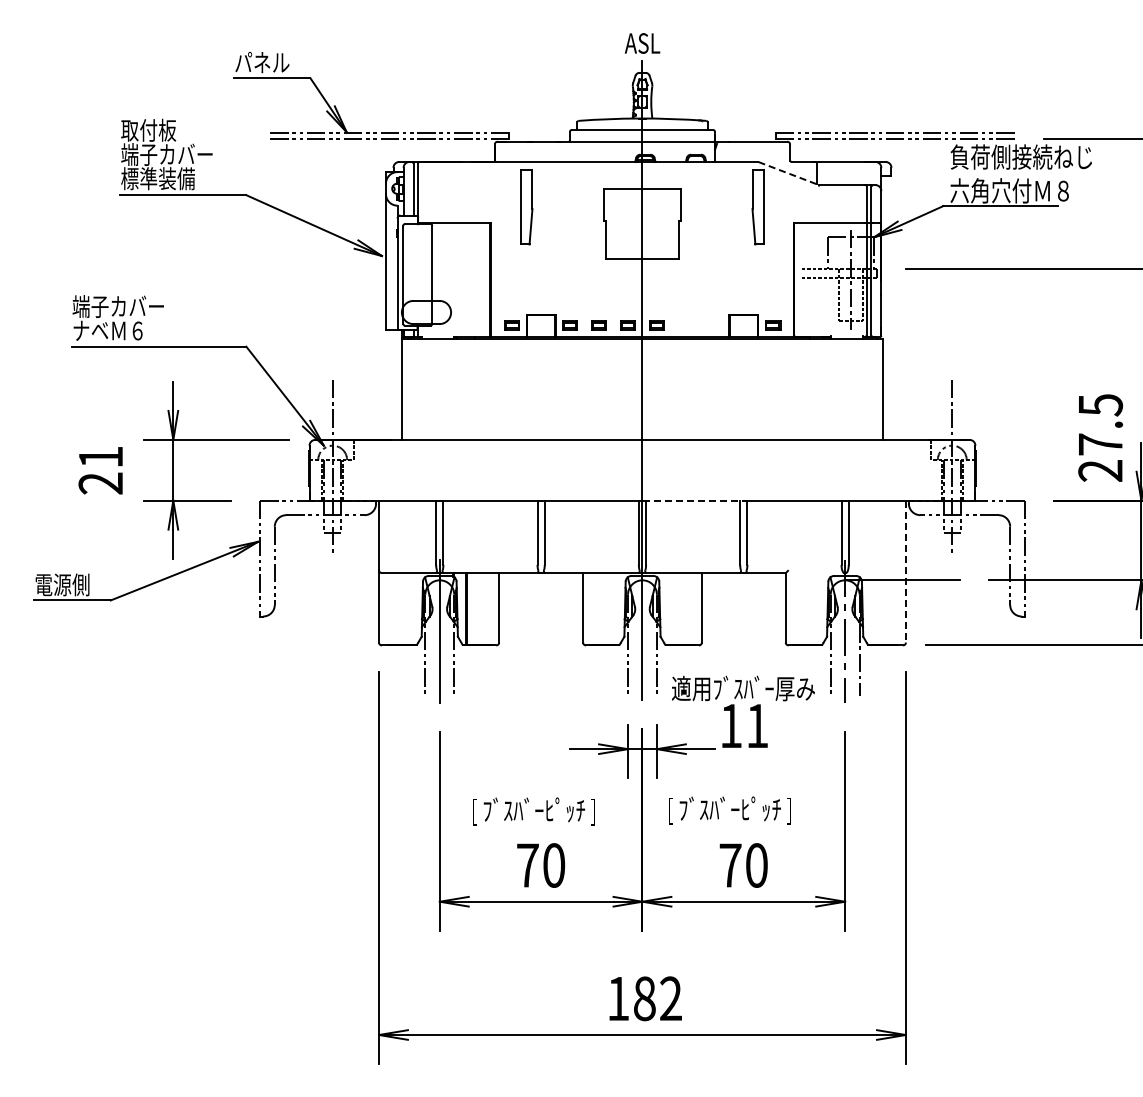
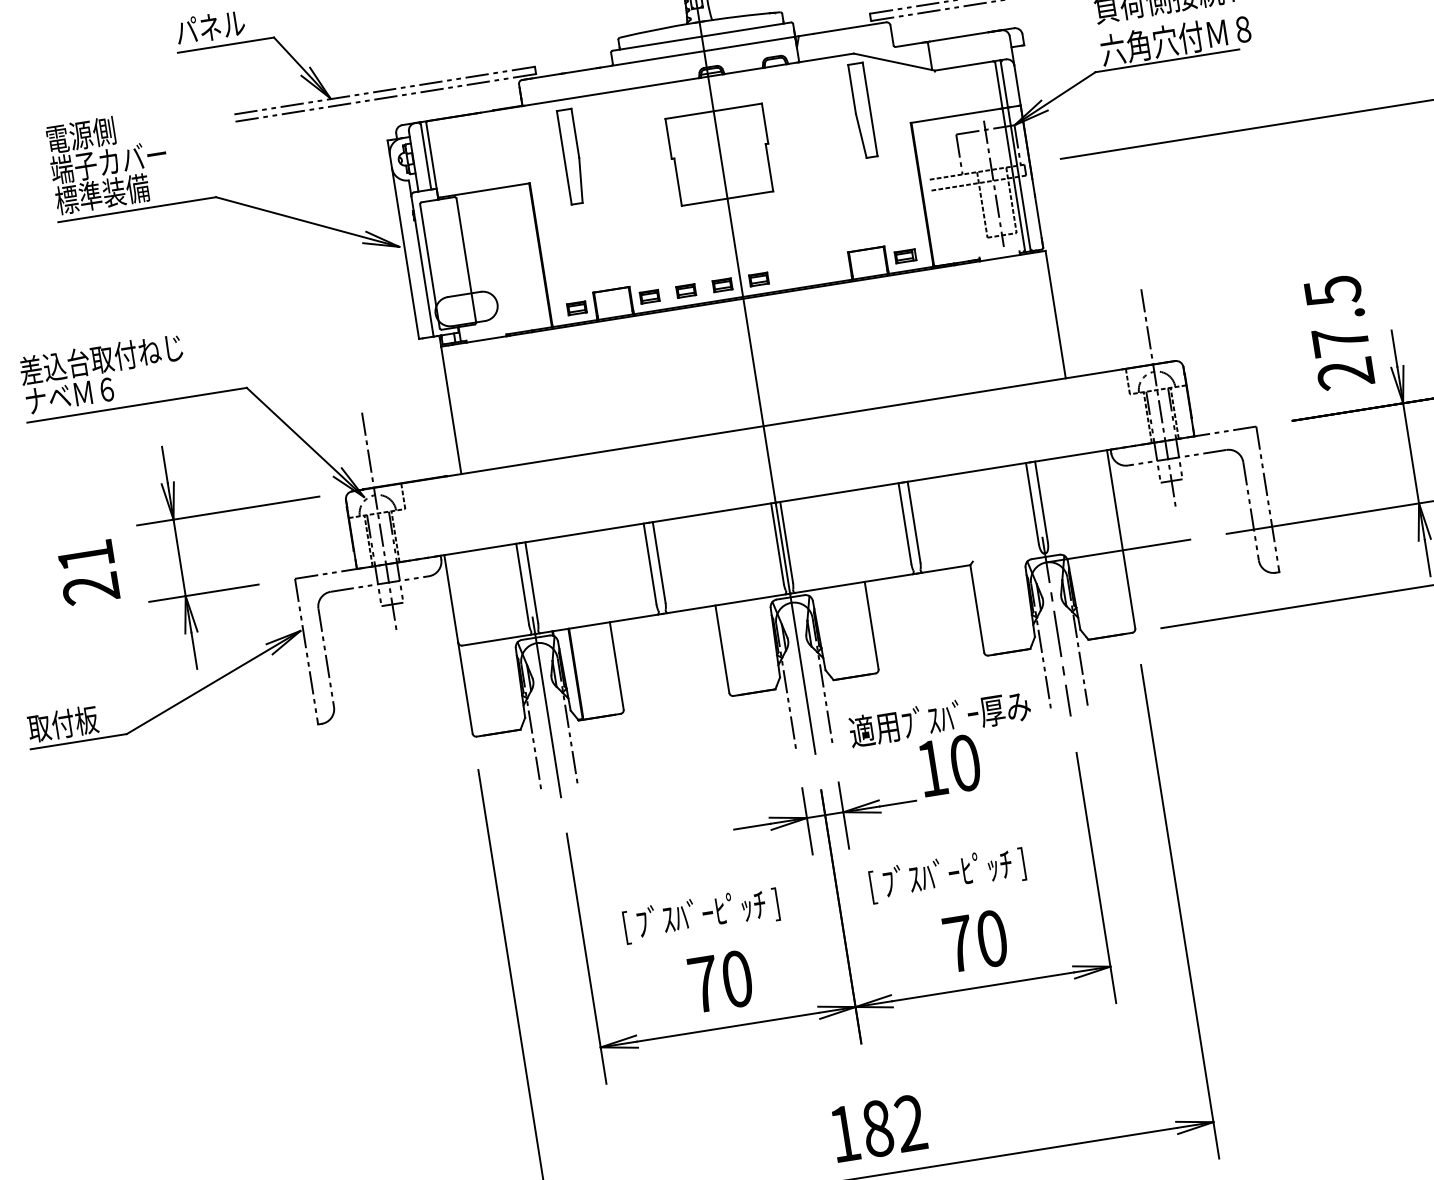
text: (148, 129) -> (80, 134), 取付板 -> 電源側
line: (789, 173) -> (895, 61), dashed -> solid
text: (136, 306) -> (100, 359), 端子カバー -> 差込台取付ねじ
line: (693, 500) -> (839, 492), dashed -> solid
line: (905, 571) -> (1120, 539), dashed -> solid
text: (61, 584) -> (61, 723), 電源側 -> 取付板
text: (757, 725) -> (965, 762), 11 -> 10

